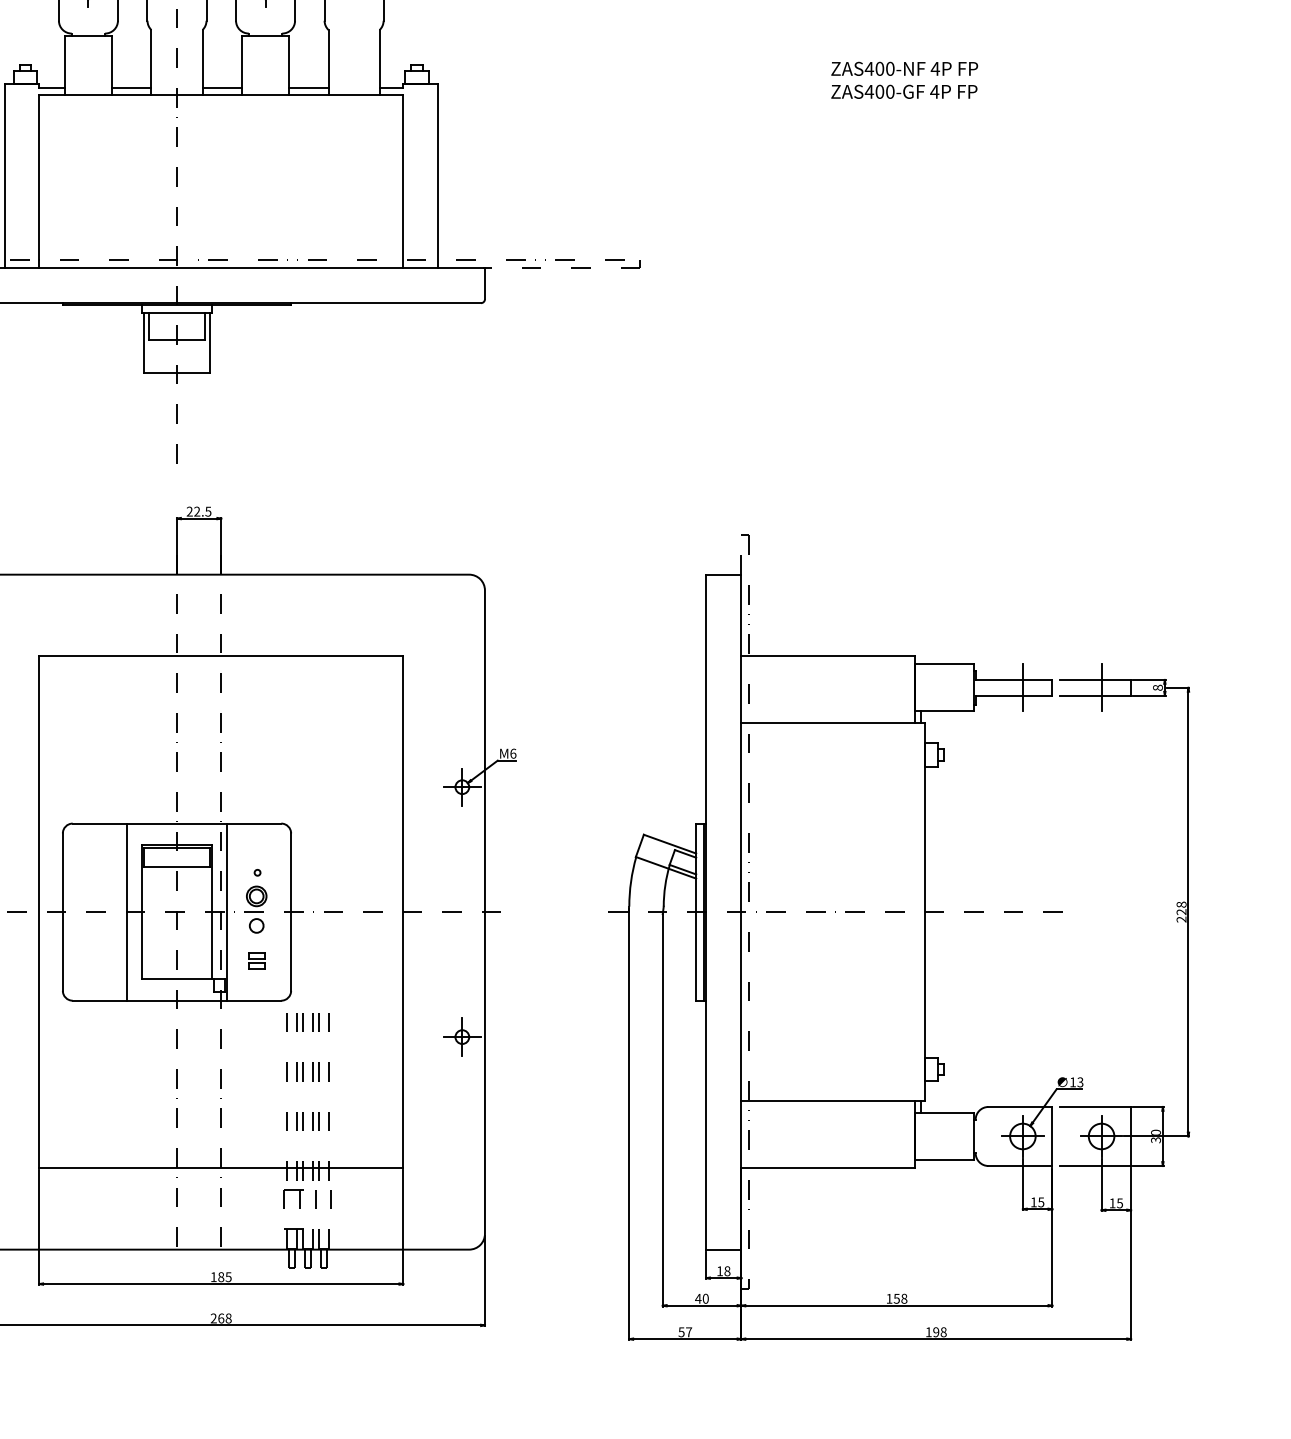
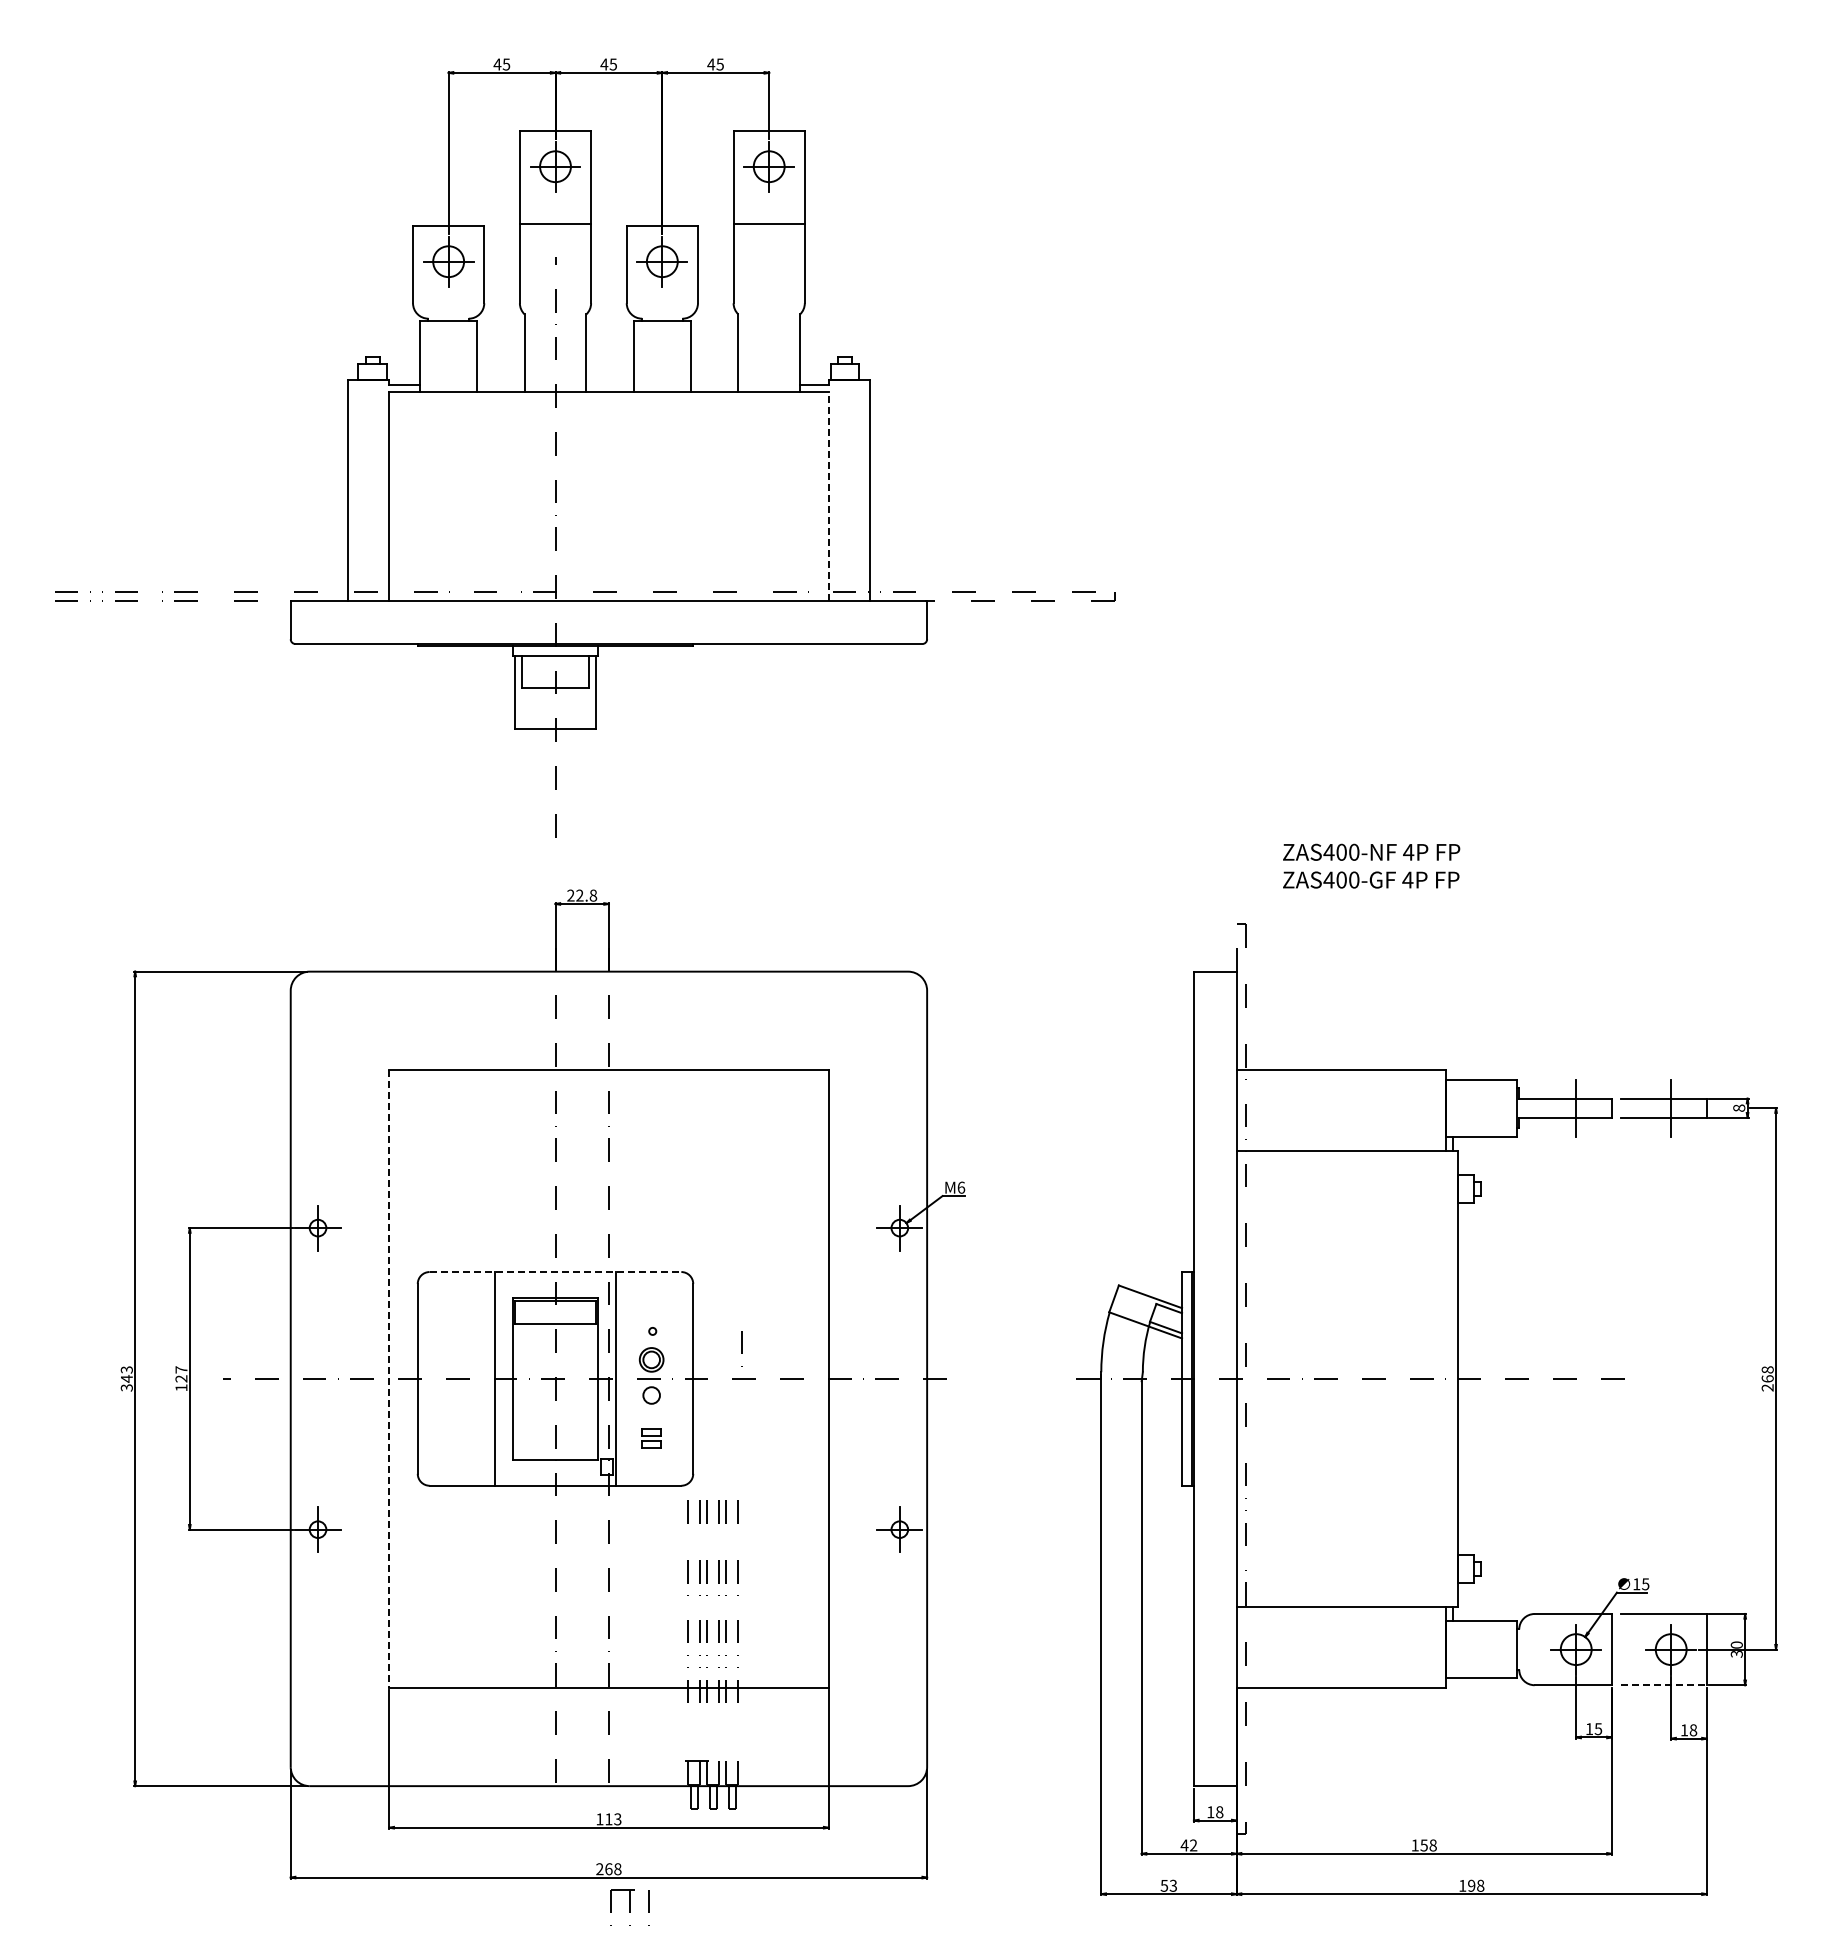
text: (904, 79) -> (1371, 865), moved
line: (131, 88) -> (500, 384), removed
line: (221, 88) -> (609, 384), removed
line: (308, 88) -> (714, 384), removed
line: (403, 180) -> (828, 496), solid -> dashed
text: (208, 511) -> (593, 895), 22.5 -> 22.8
line: (177, 823) -> (555, 1272), solid -> dashed
line: (39, 911) -> (389, 1378), solid -> dashed
text: (1181, 911) -> (1767, 1378), 228 -> 268
text: (1080, 1081) -> (1645, 1583), 13 -> 15
line: (1096, 1166) -> (1664, 1685), solid -> dashed
text: (1120, 1203) -> (1693, 1730), 15 -> 18
part: (299, 1204) -> (629, 1907), moved
line: (331, 1204) -> (741, 1348), moved
text: (225, 1277) -> (613, 1819), 185 -> 113
text: (705, 1298) -> (1193, 1845), 40 -> 42
text: (689, 1331) -> (1173, 1885), 57 -> 53

